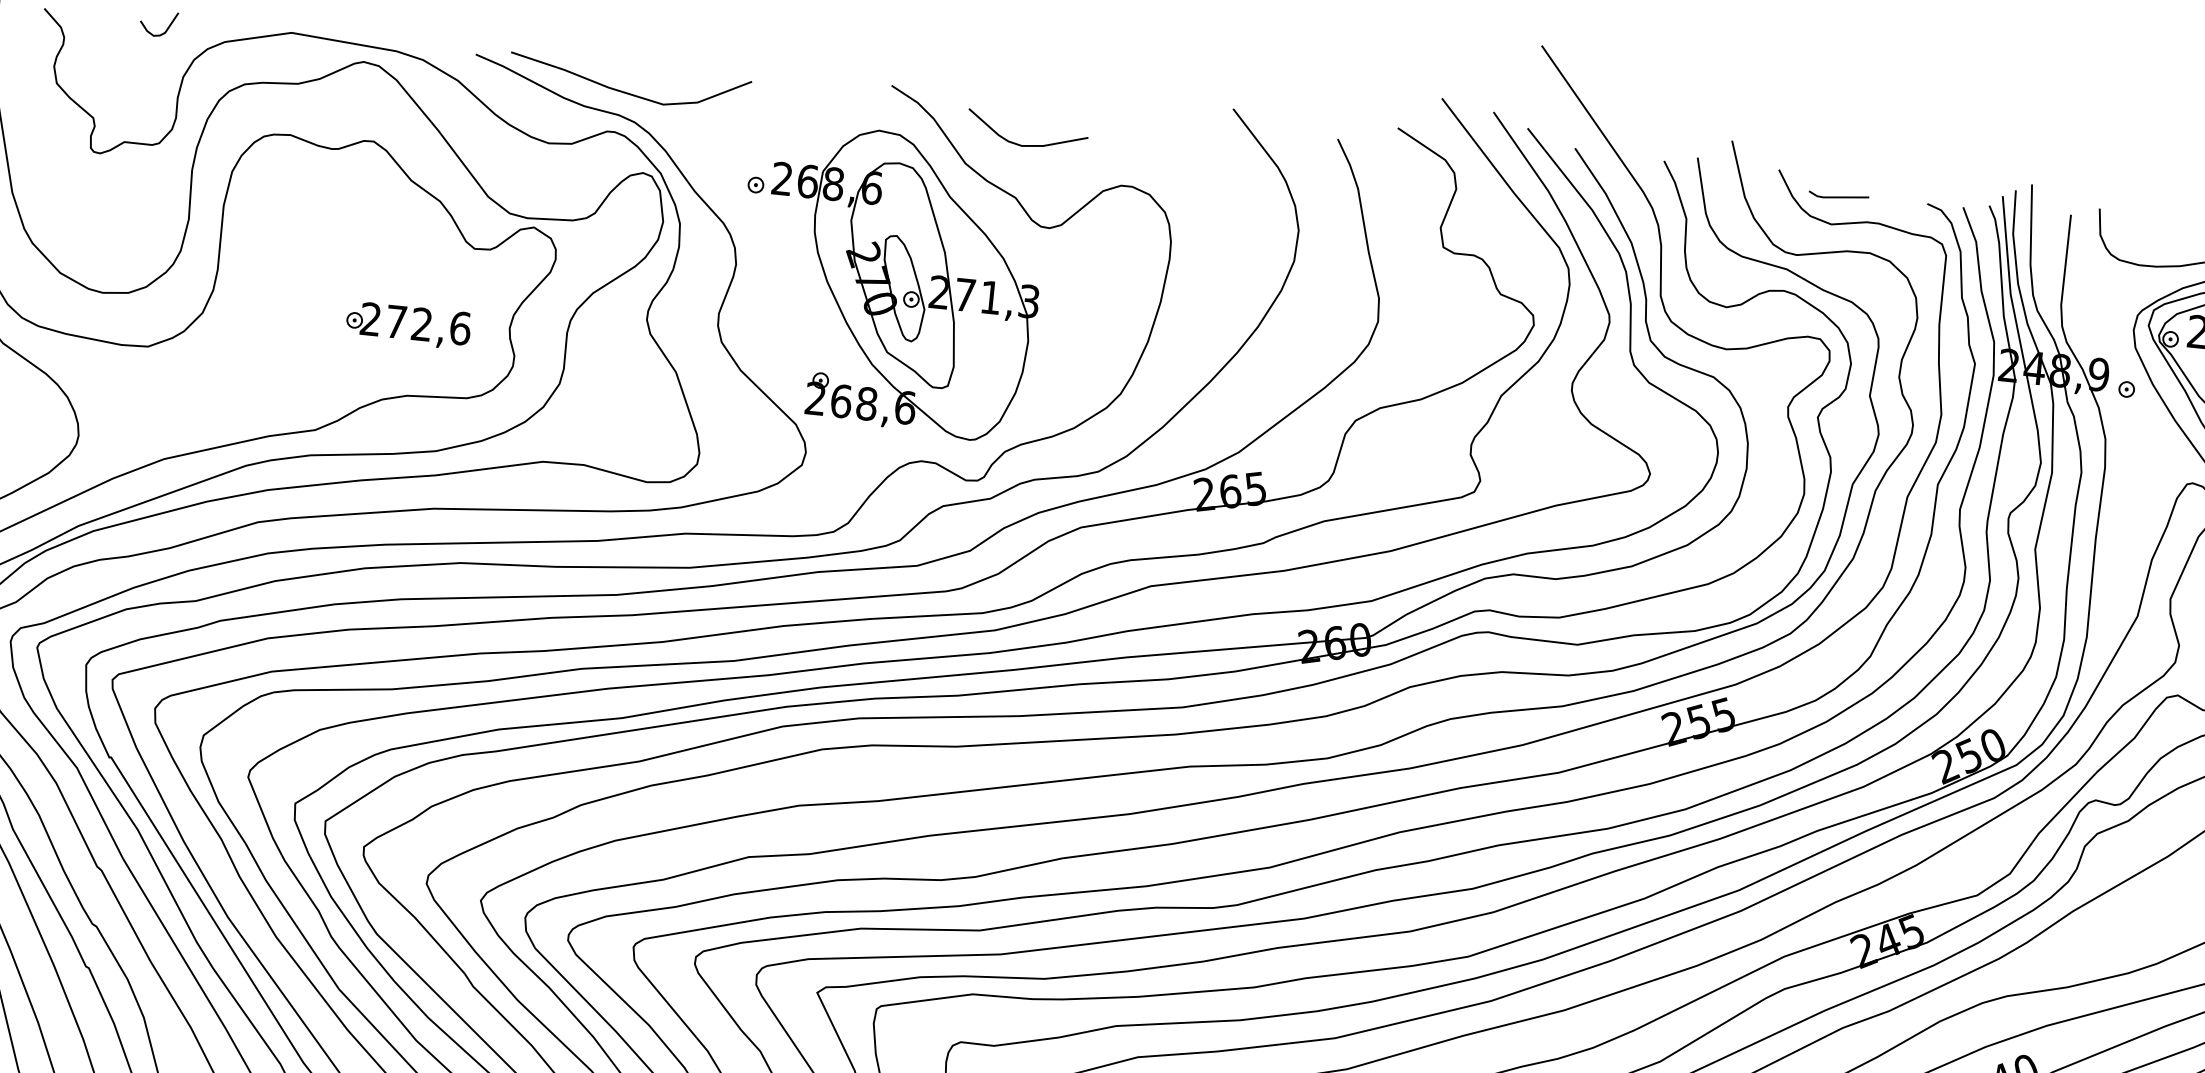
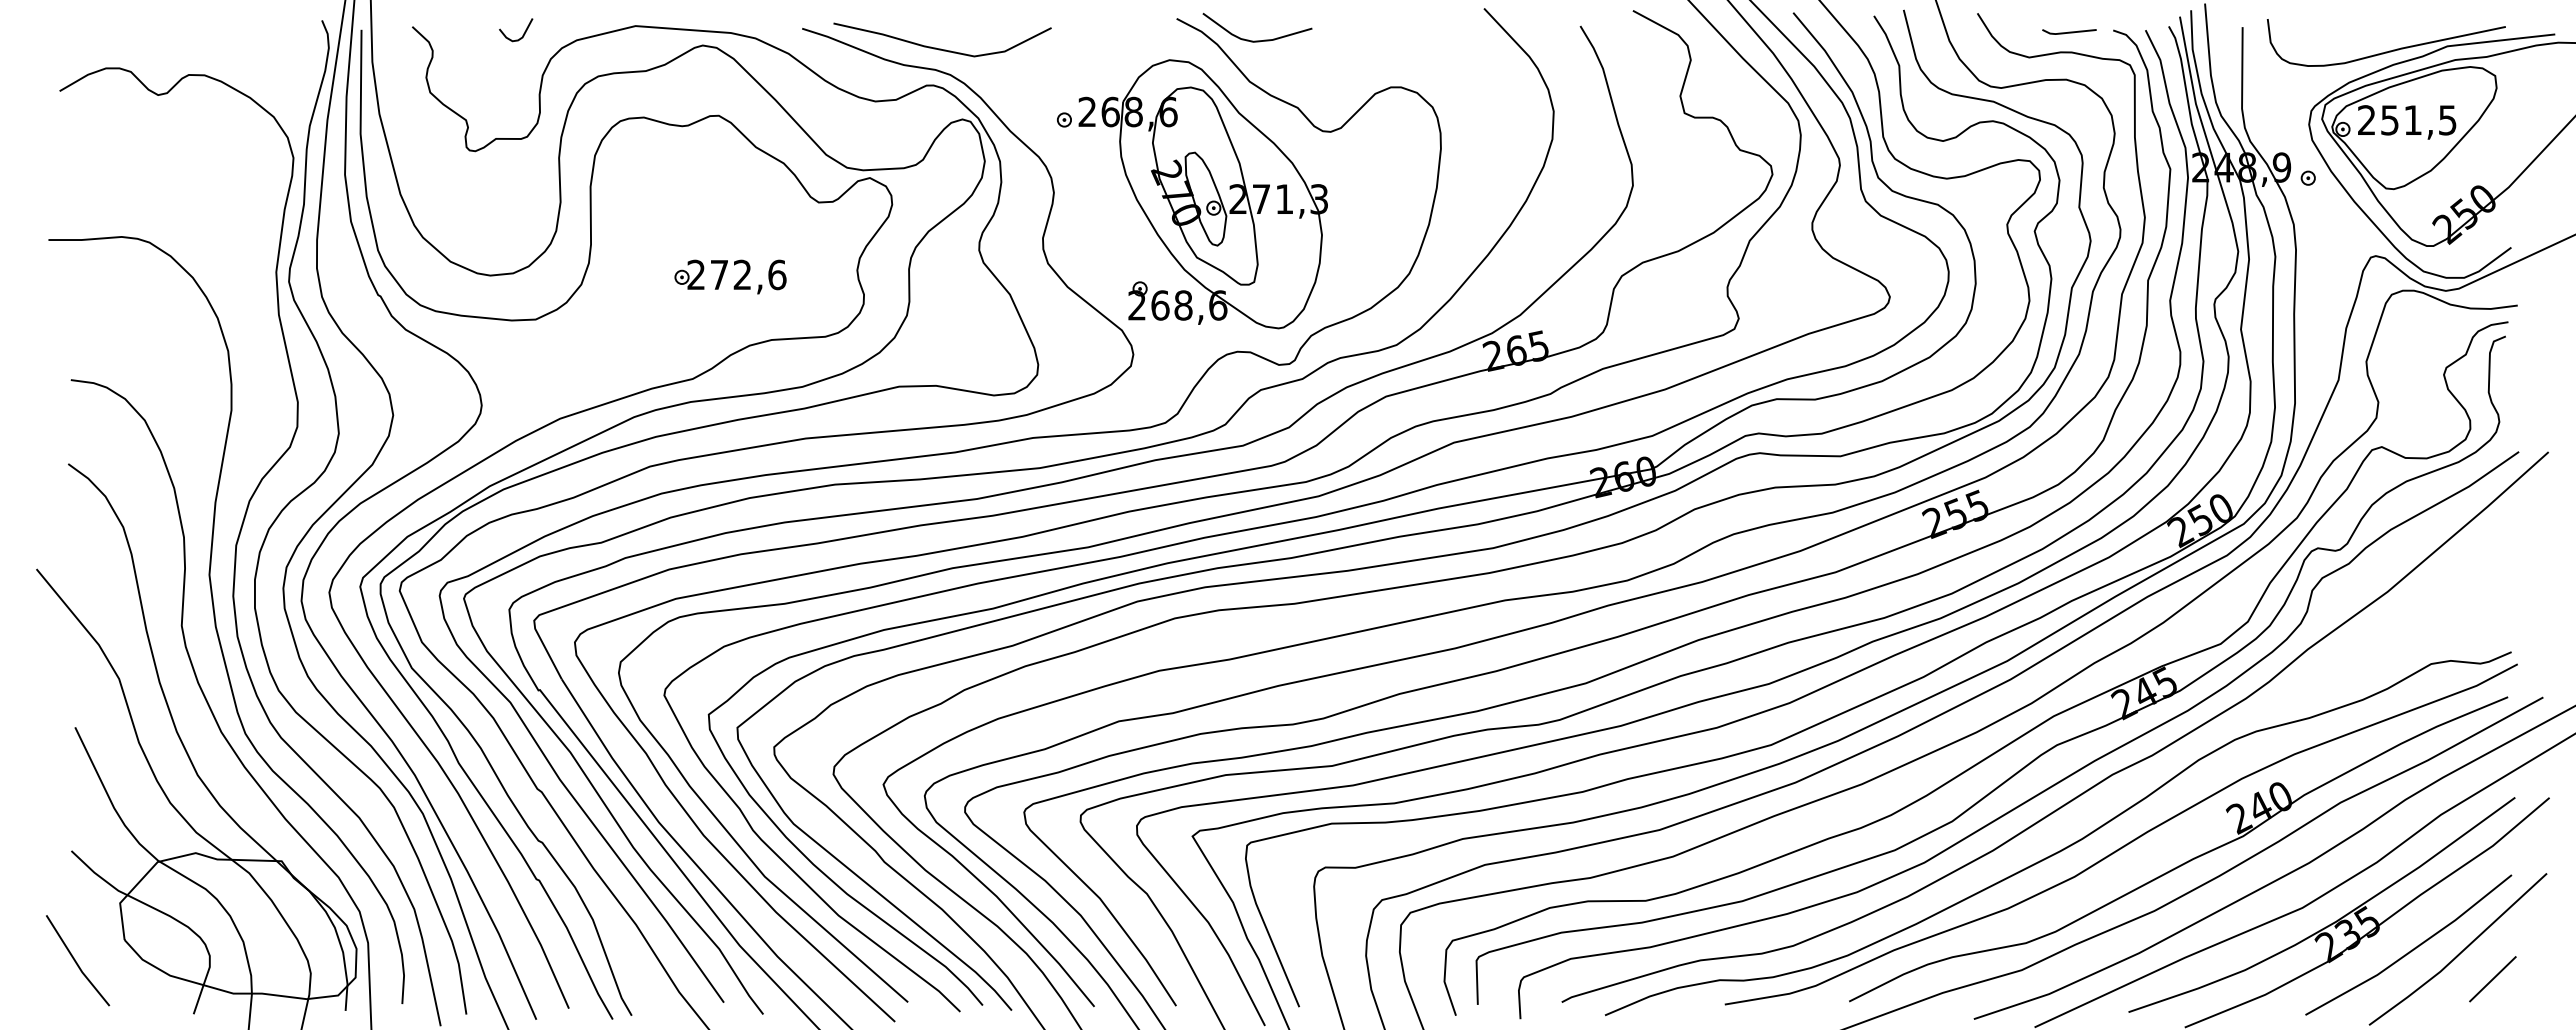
curve: (1026, 144) -> (1257, 40), moved
line: (1838, 196) -> (2069, 31), moved
part: (400, 322) -> (723, 275), moved

